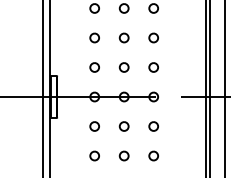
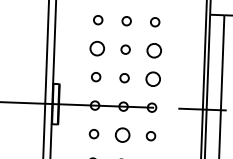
part: (94, 37) -> (96, 48), size x1.6
part: (153, 37) -> (153, 50), size x1.6
part: (153, 67) -> (152, 79), size x1.6
part: (123, 126) -> (121, 135), size x1.6

